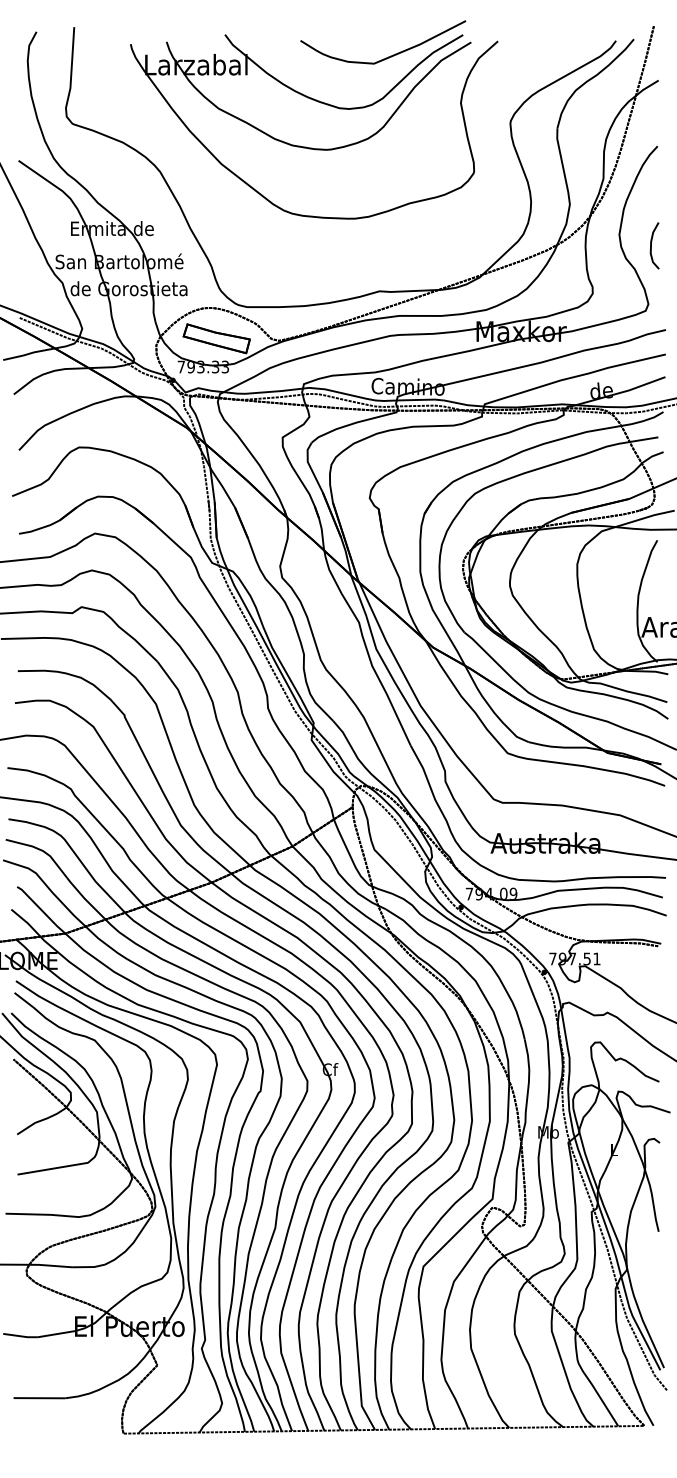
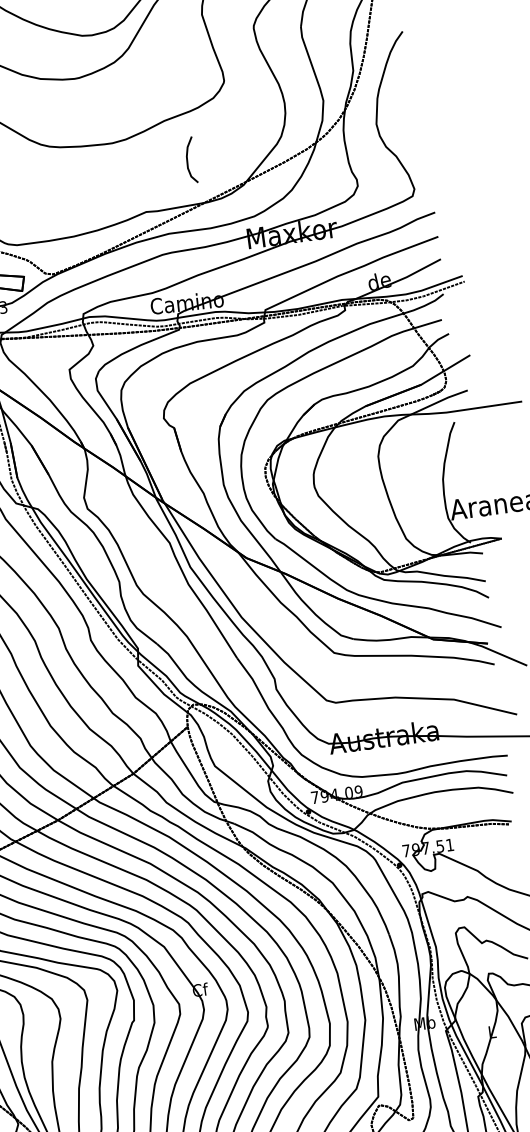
curve: (651, 245) -> (187, 160), moved

